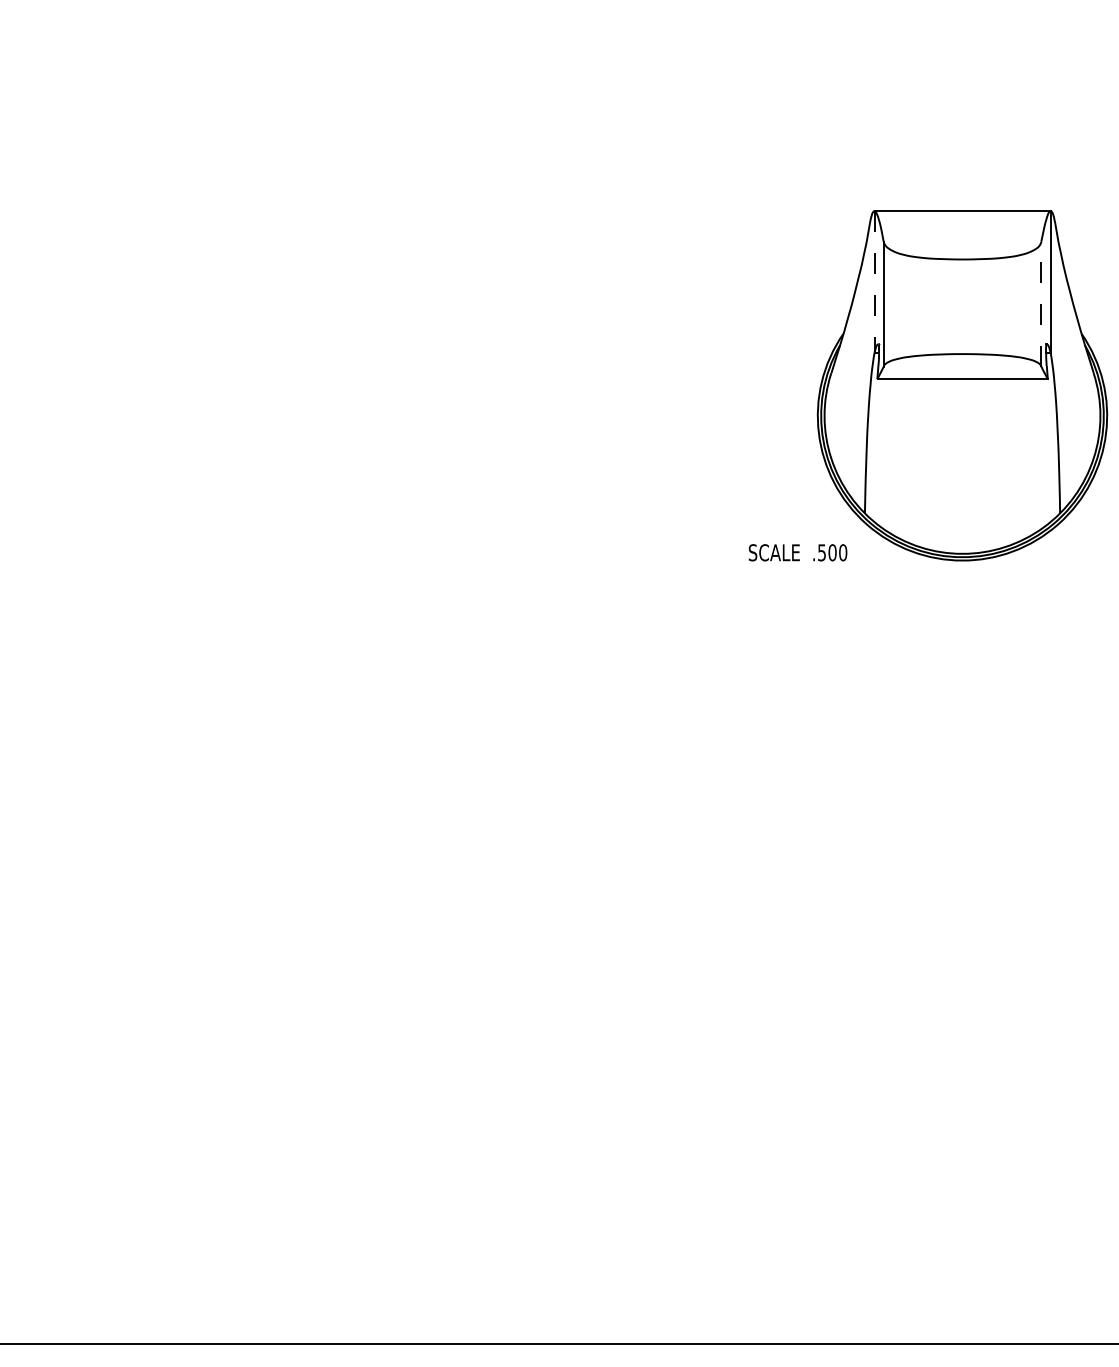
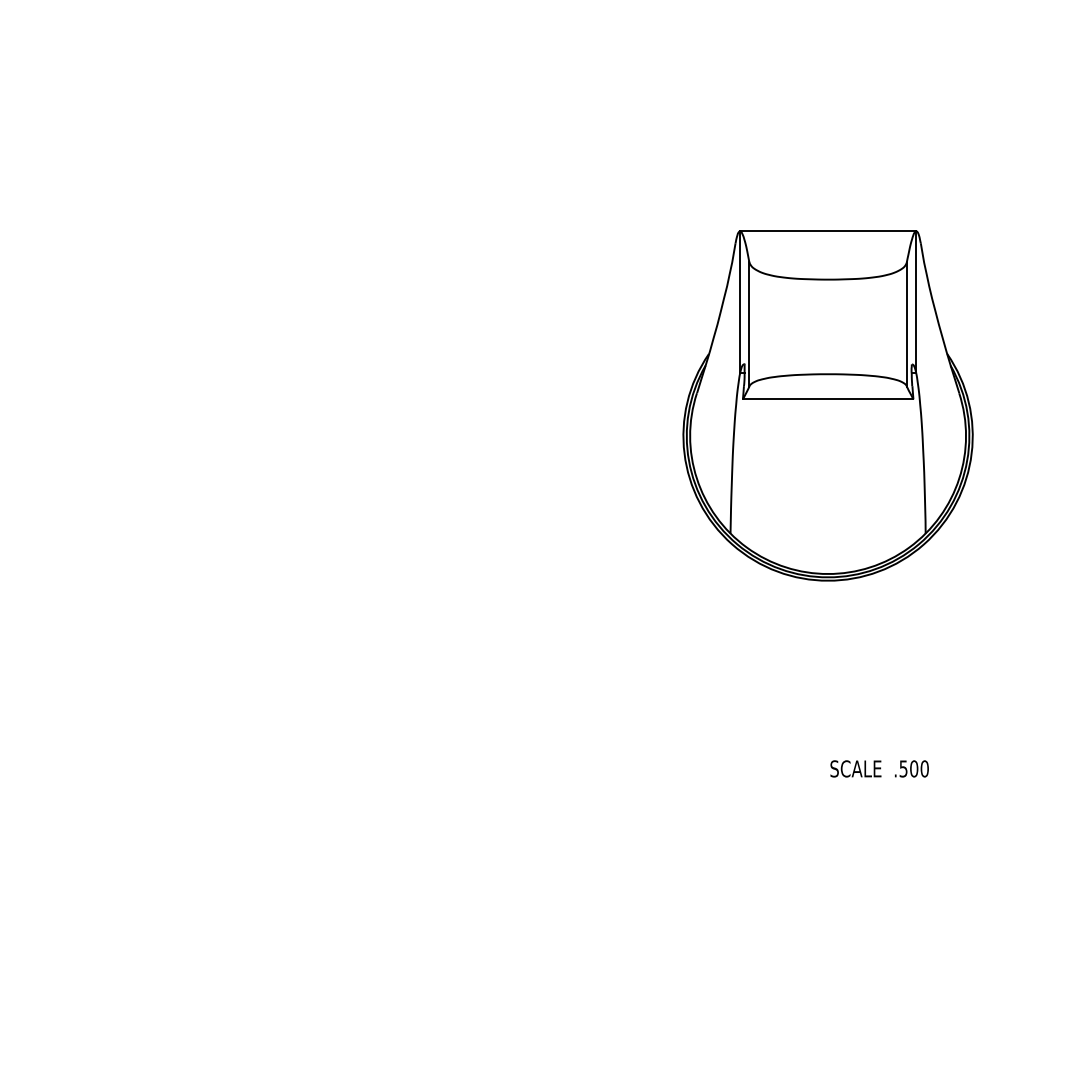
line: (874, 282) -> (740, 302), dashed -> solid
line: (1041, 304) -> (907, 324), dashed -> solid
text: (797, 552) -> (879, 768), moved

